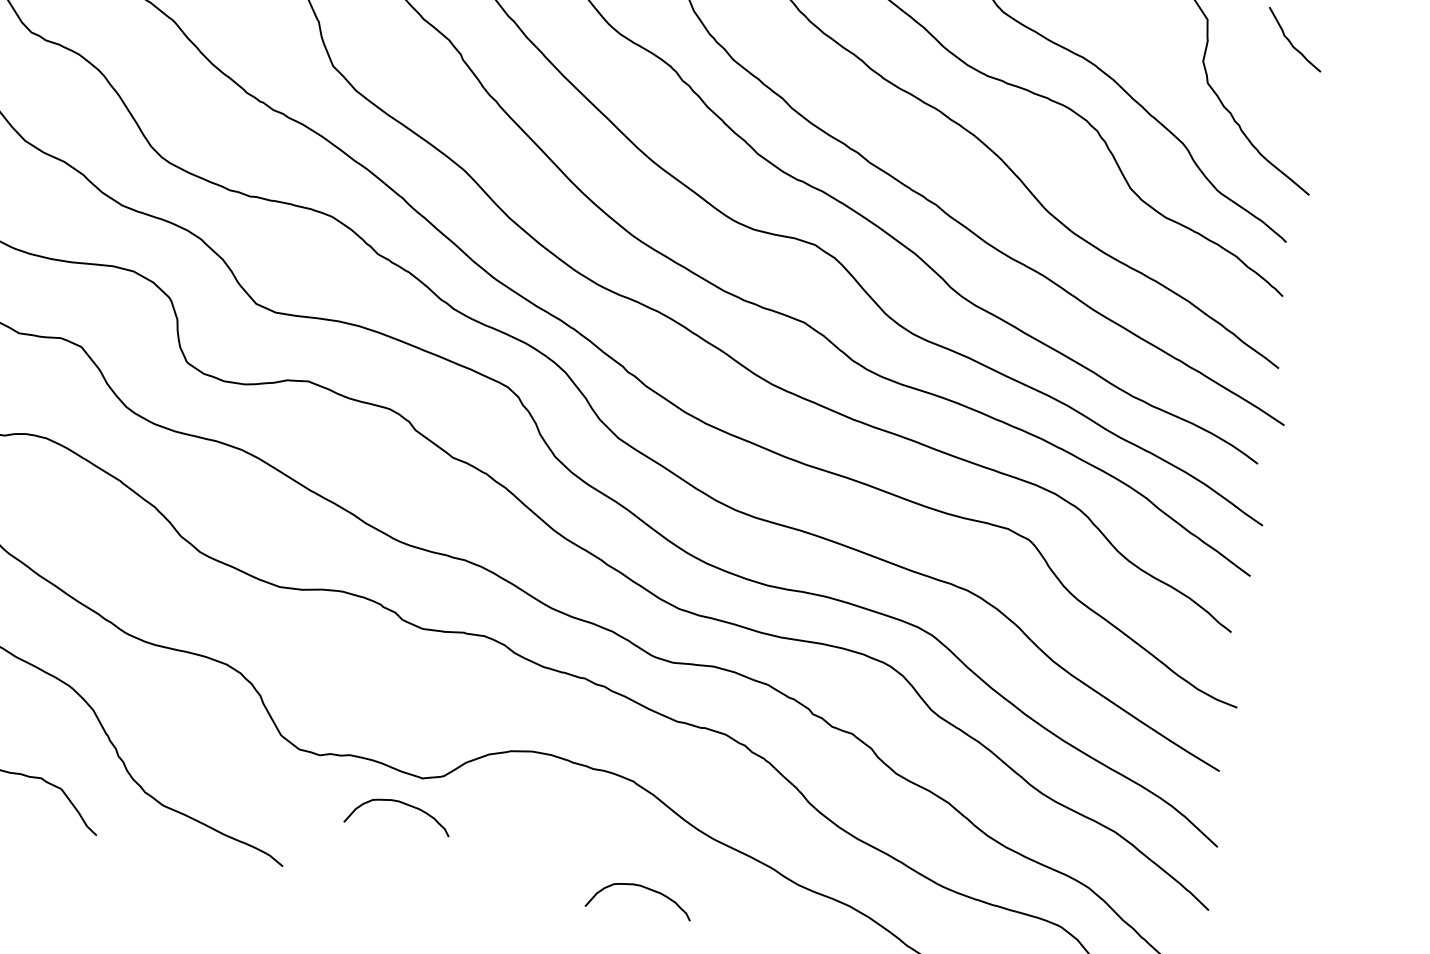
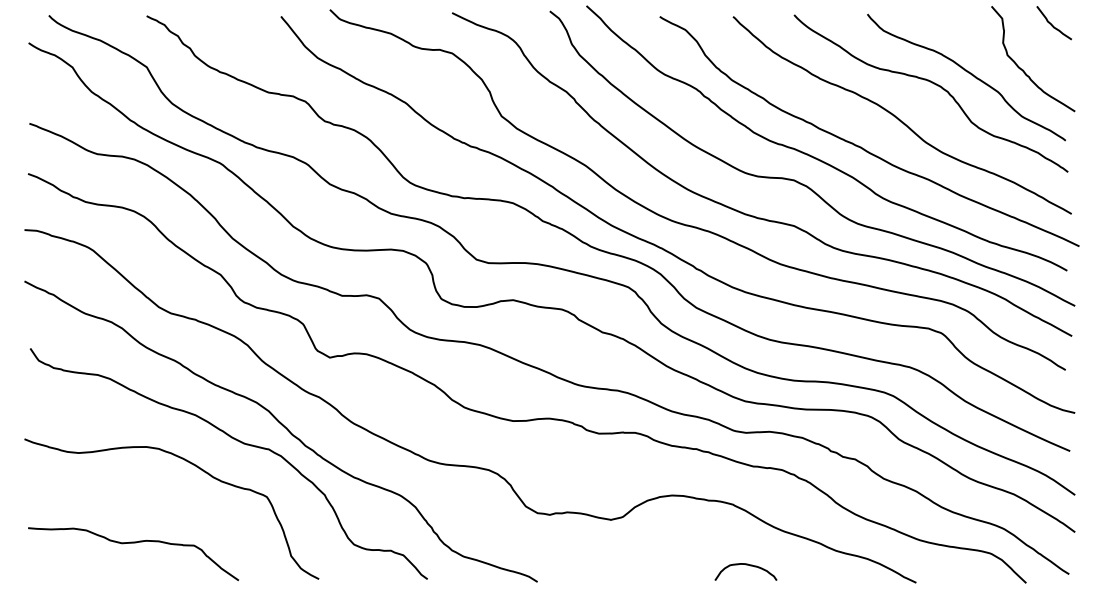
curve: (399, 803) -> (599, 536), removed

